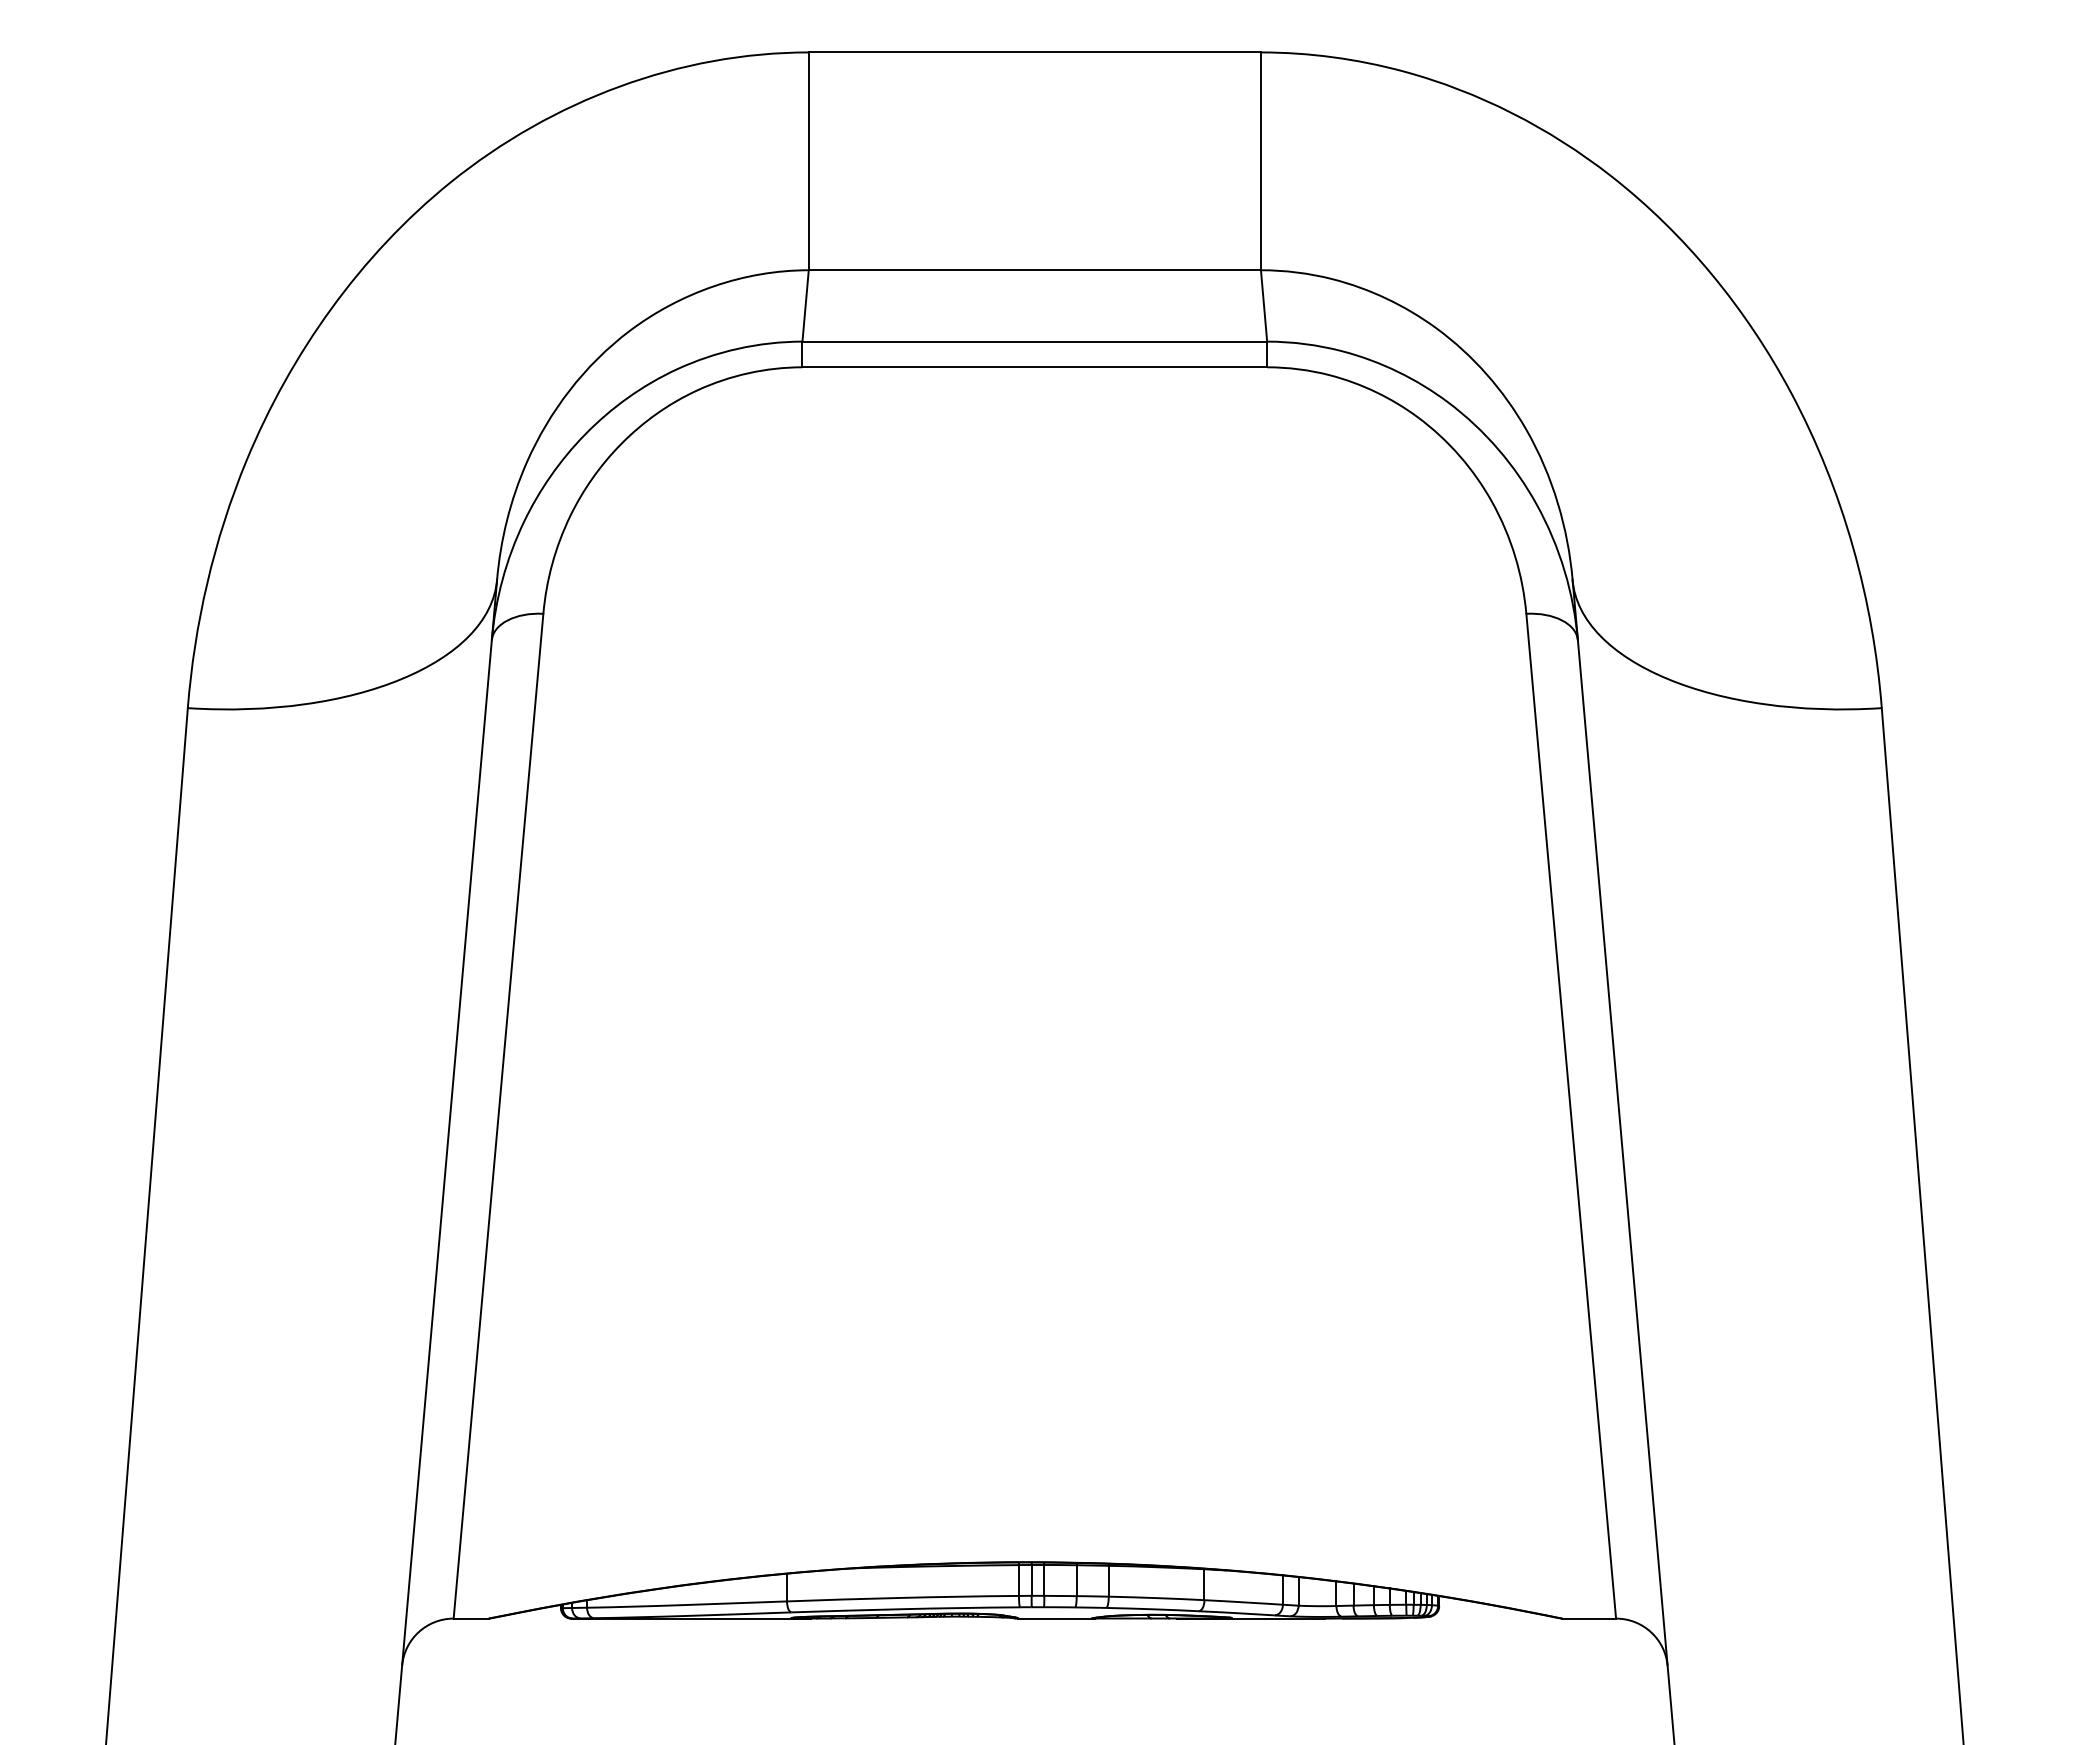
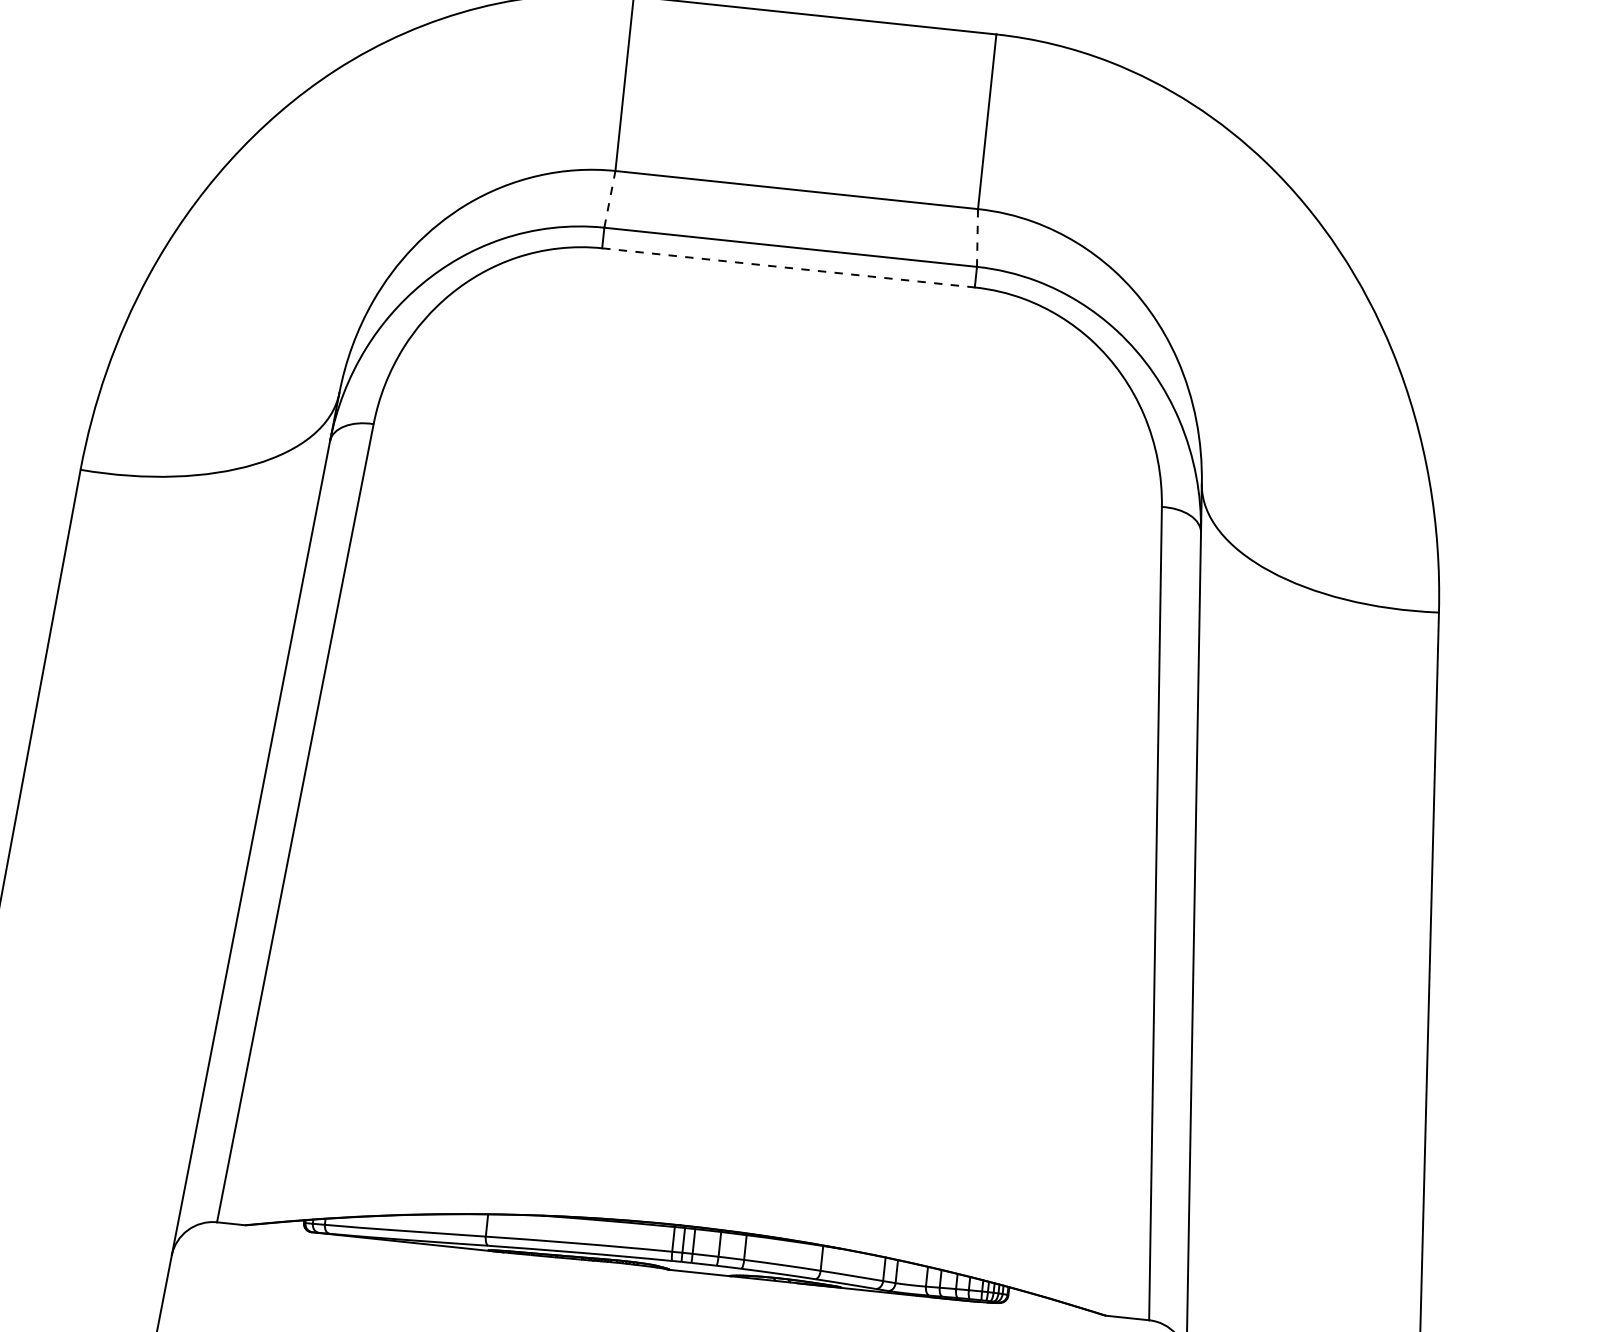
line: (805, 305) -> (609, 198), solid -> dashed
line: (1264, 305) -> (977, 237), solid -> dashed
line: (1035, 367) -> (789, 268), solid -> dashed

